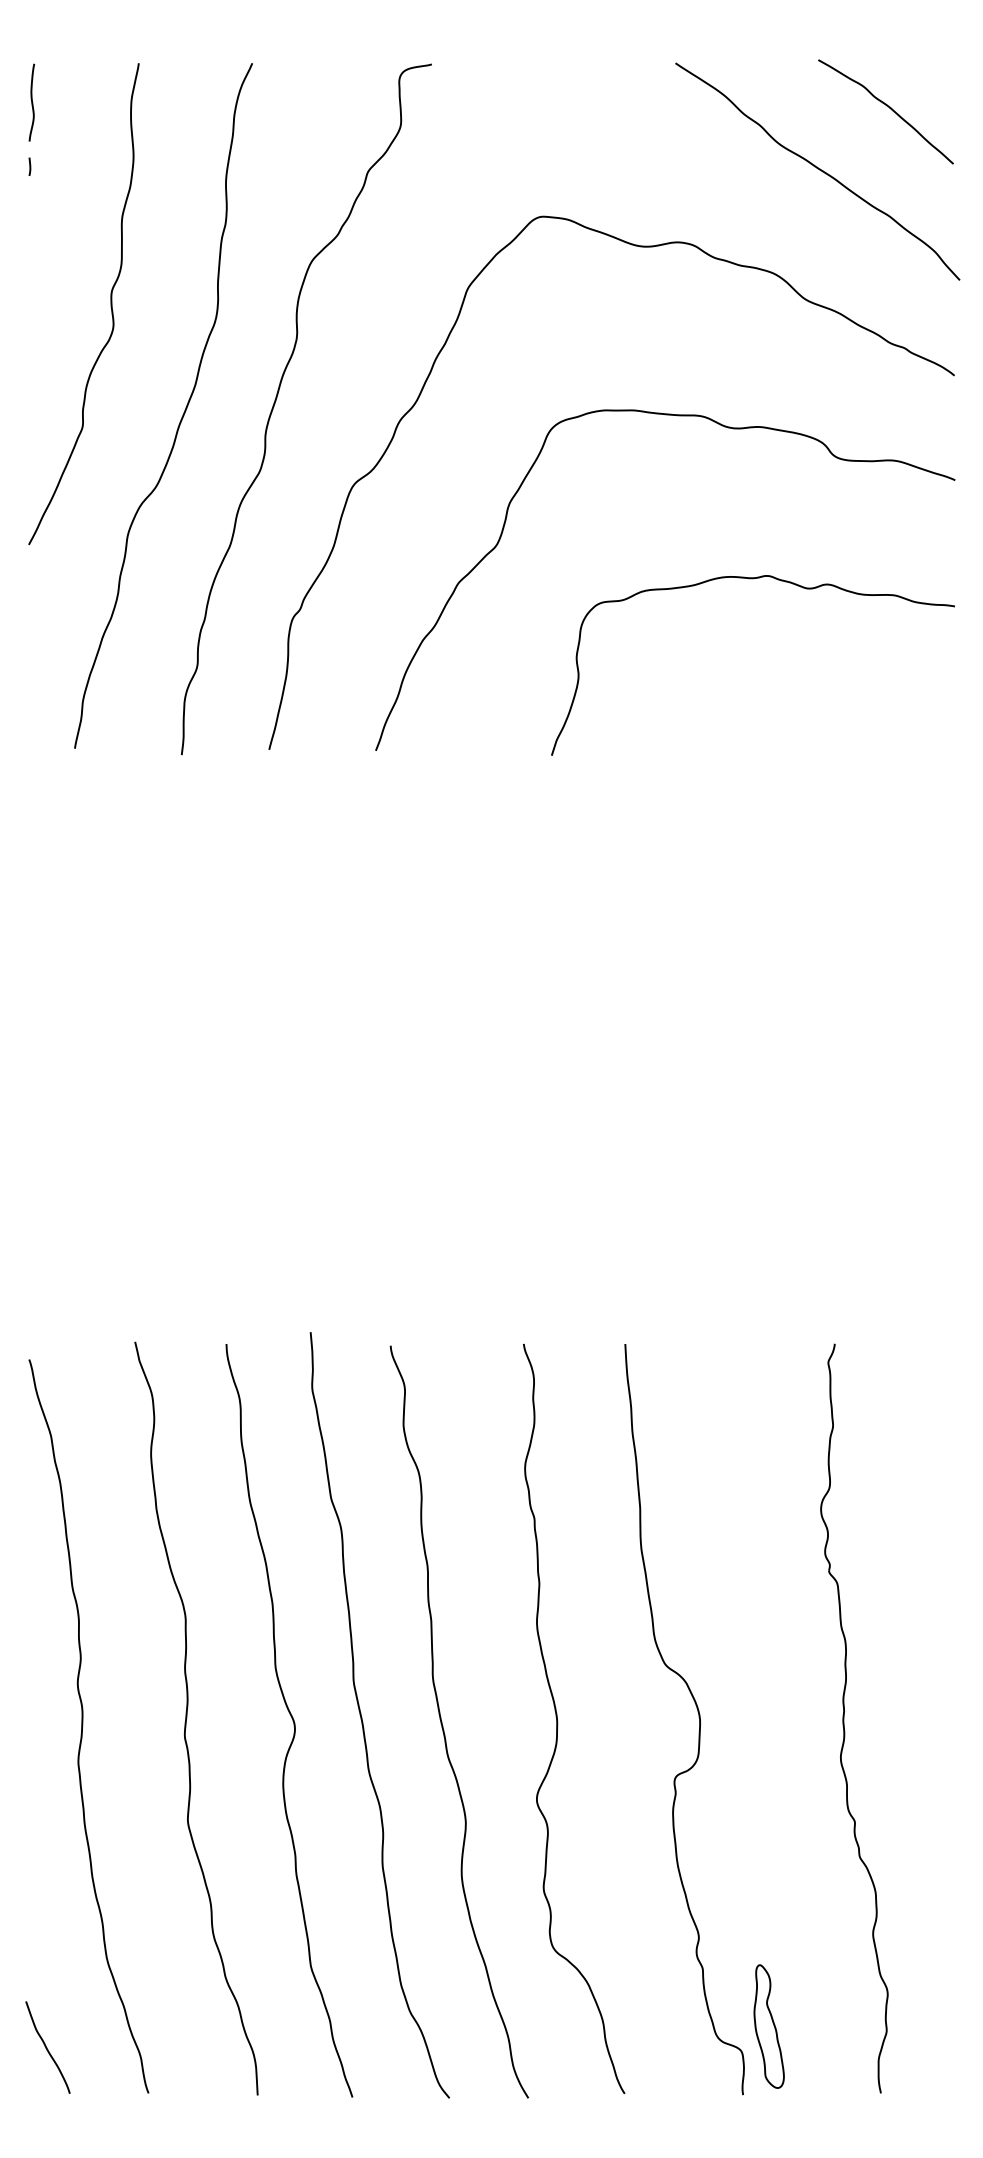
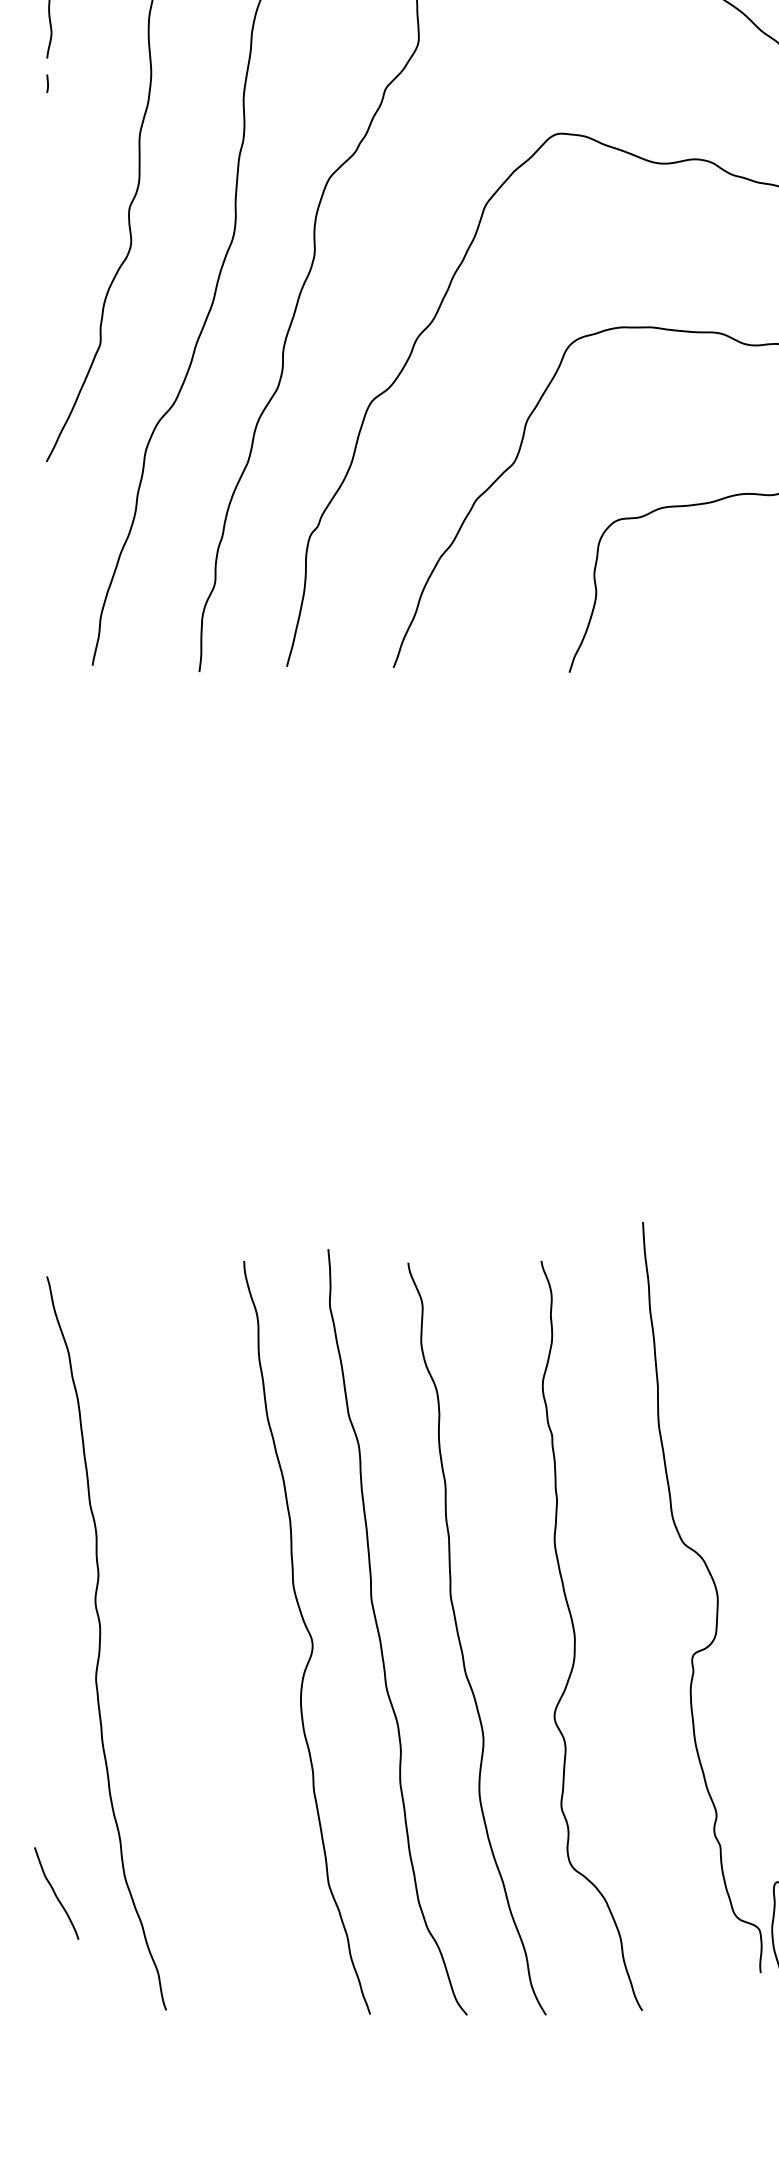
curve: (698, 1717) -> (716, 1595), moved
curve: (187, 1718) -> (205, 1635), removed
curve: (47, 2047) -> (56, 1893), moved

